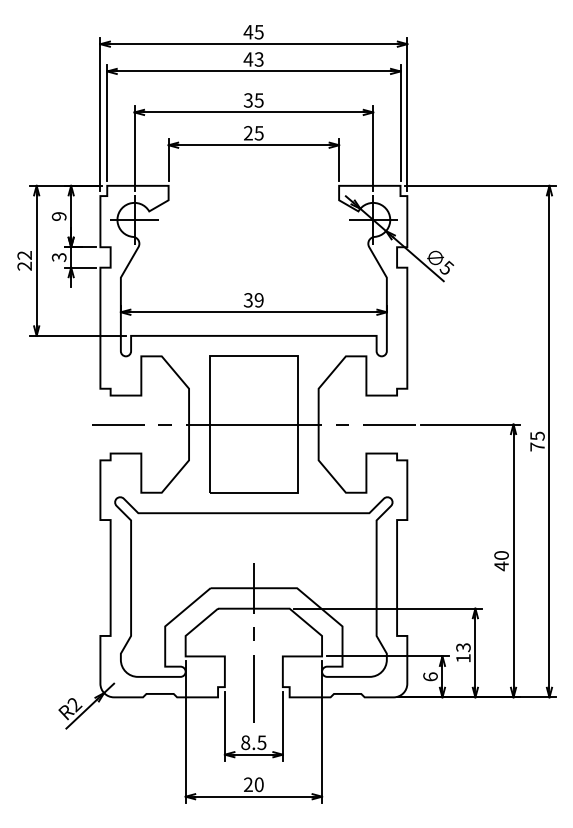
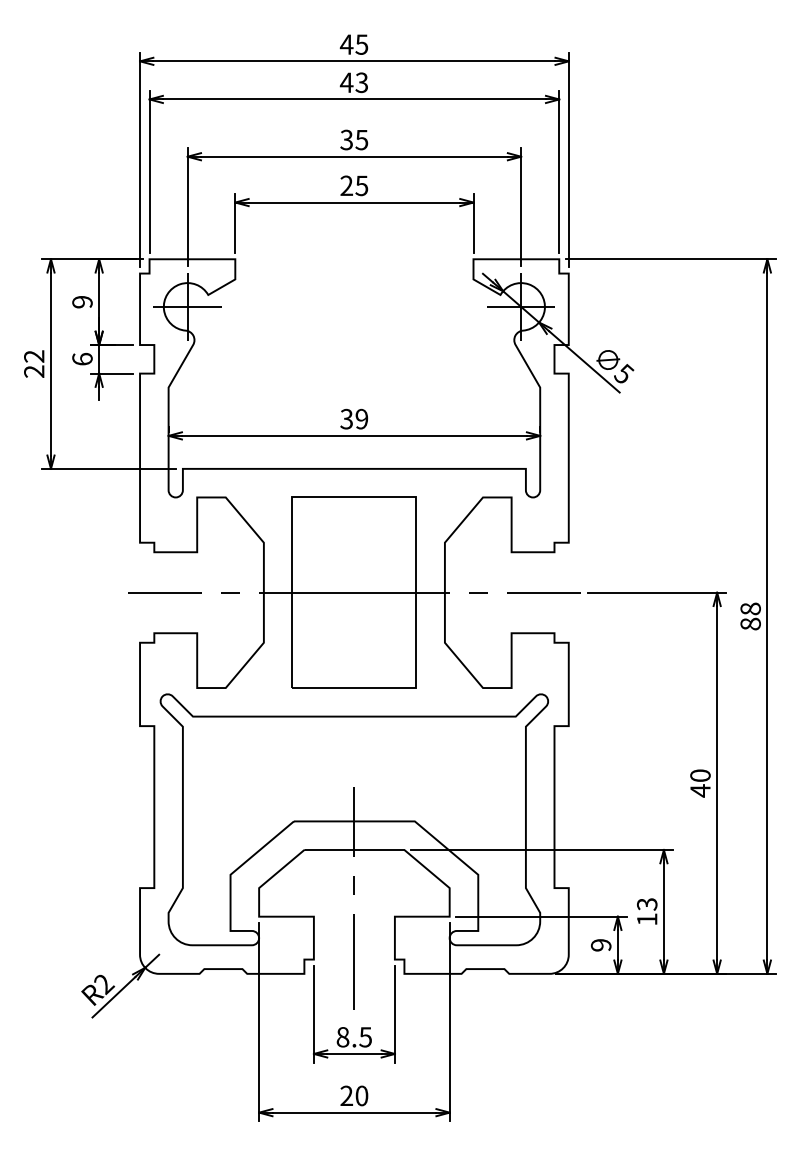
text: (59, 256) -> (82, 358), 3 -> 6
text: (537, 441) -> (750, 616), 75 -> 88
text: (430, 676) -> (600, 944), 6 -> 9

